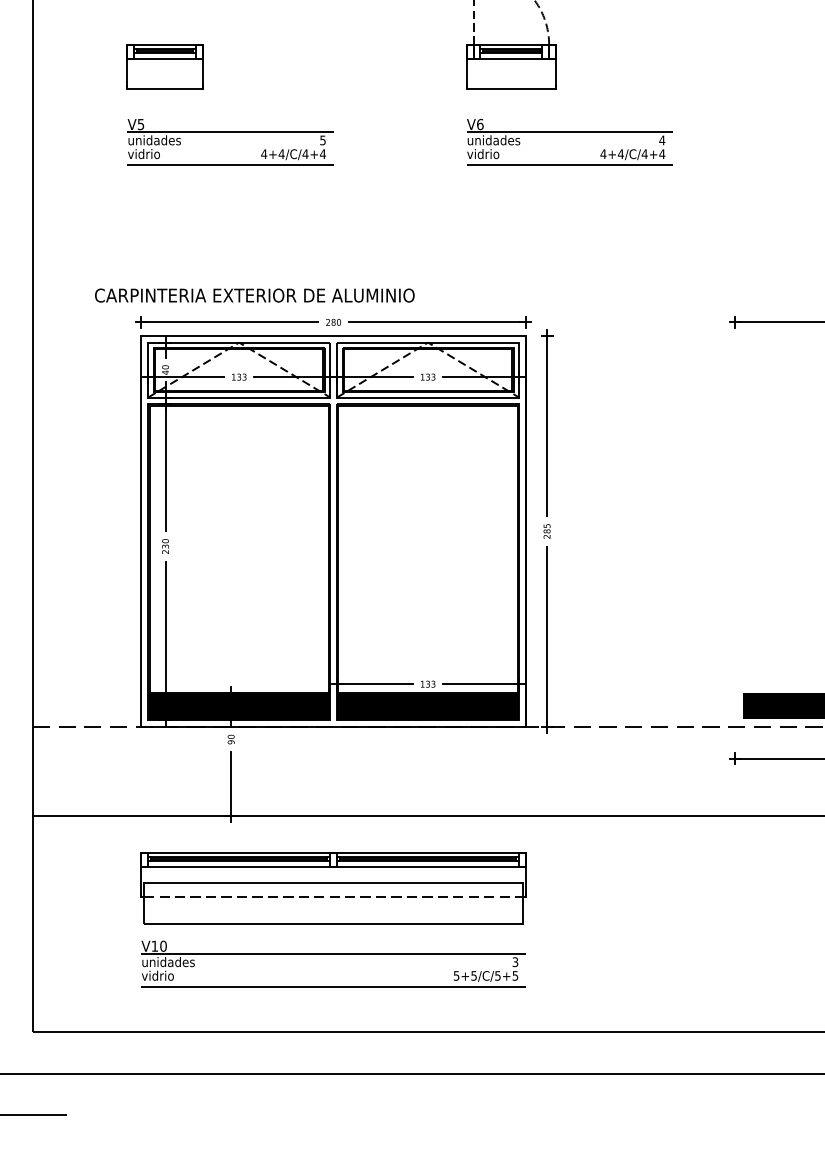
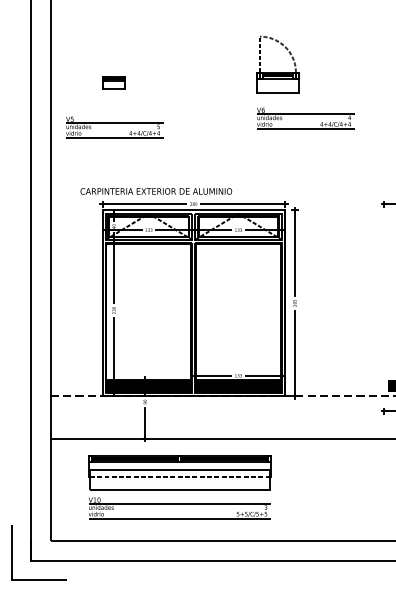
part: (164, 65) -> (113, 82), size x0.6
part: (229, 141) -> (114, 127), moved
part: (333, 919) -> (179, 487), moved

